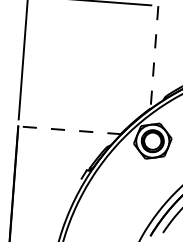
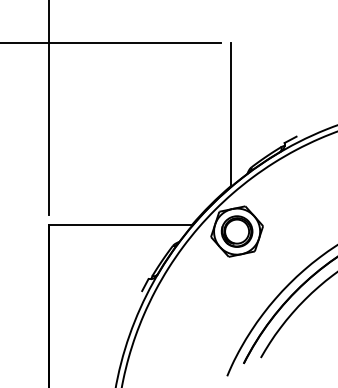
line: (154, 57) -> (230, 115), dashed -> solid
line: (69, 130) -> (120, 225), dashed -> solid

